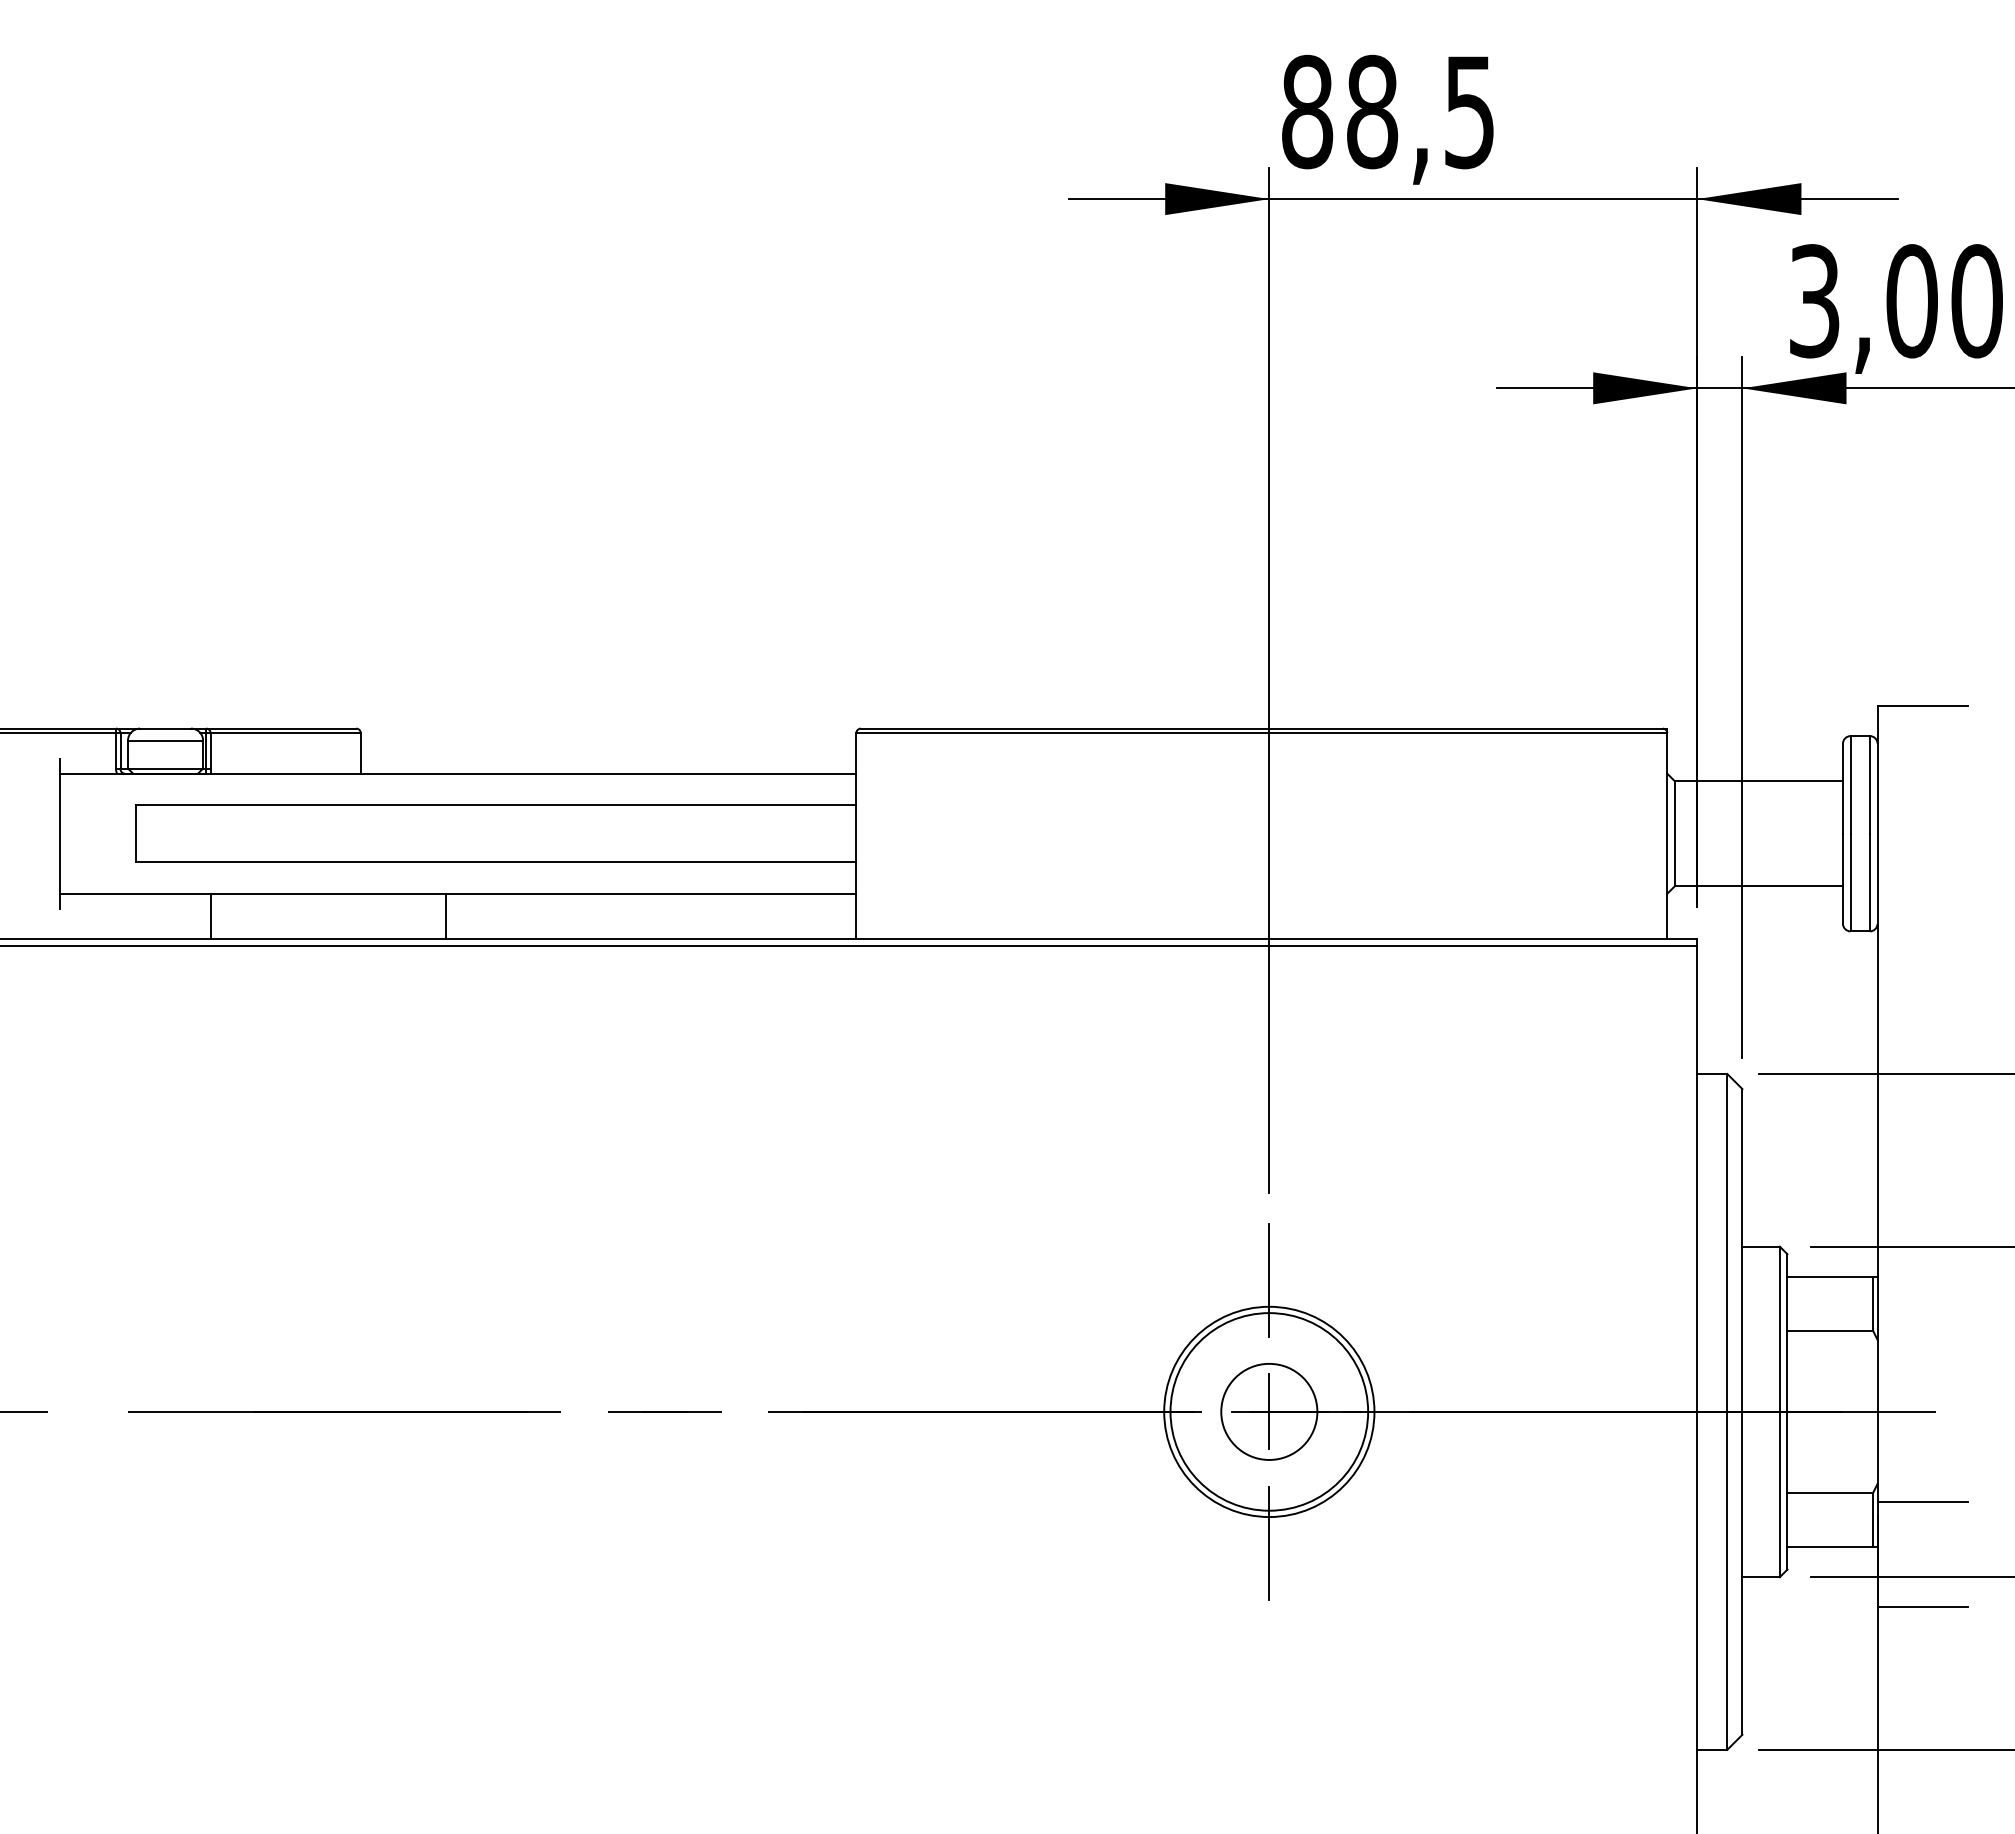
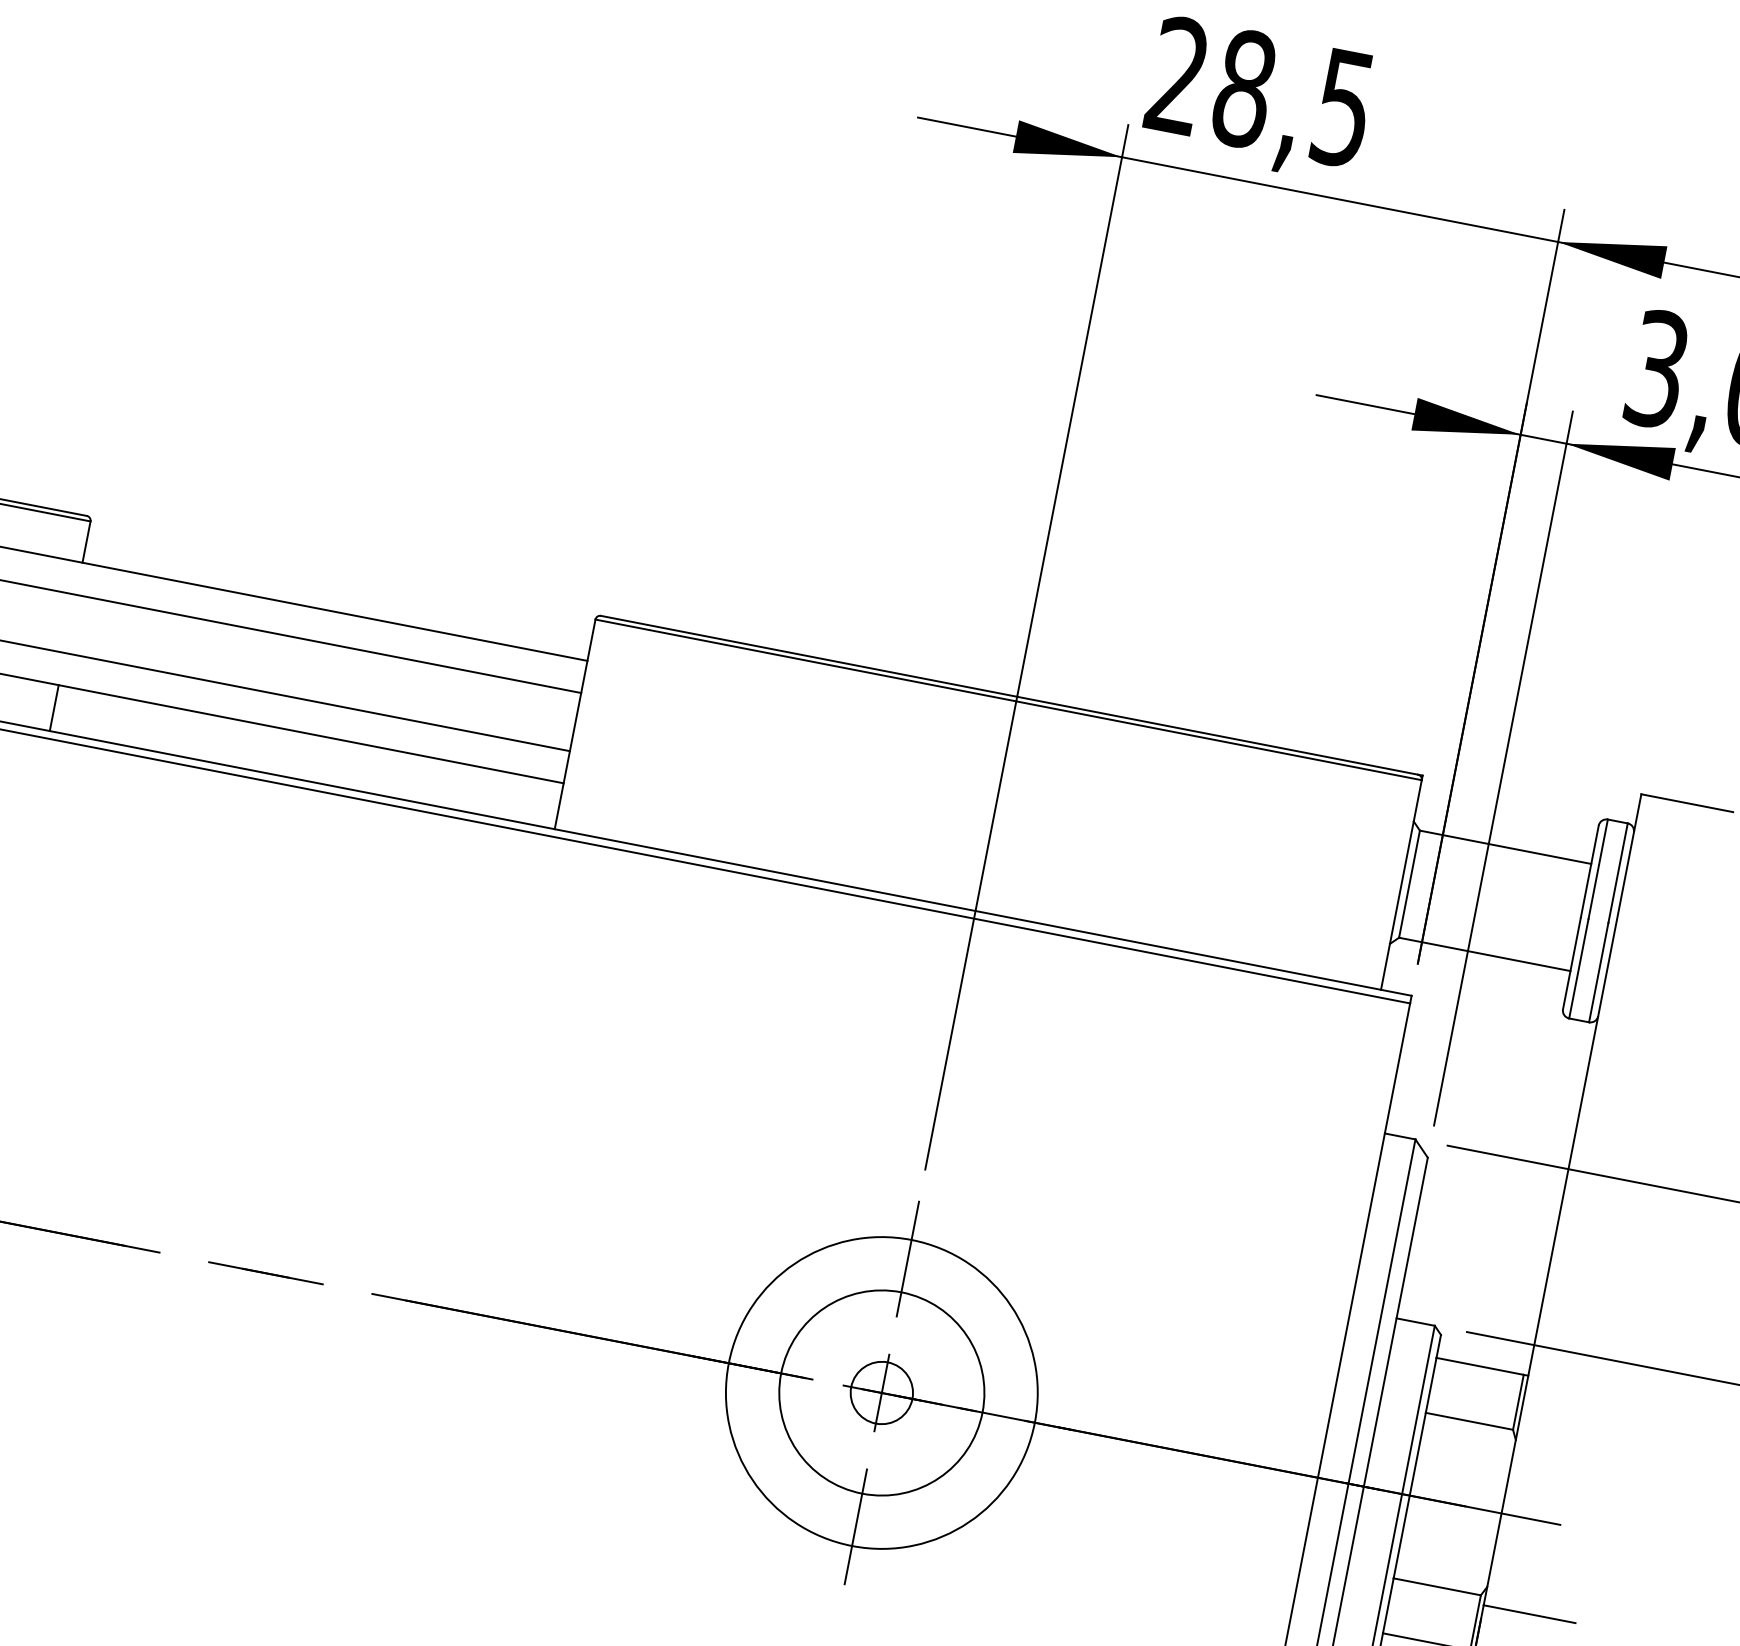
text: (1307, 111) -> (1178, 75), 88,5 -> 28,5
line: (445, 915) -> (54, 707), moved
circle: (1269, 1411) -> (882, 1392), size x0.62
circle: (1269, 1411) -> (882, 1392), size x1.43

